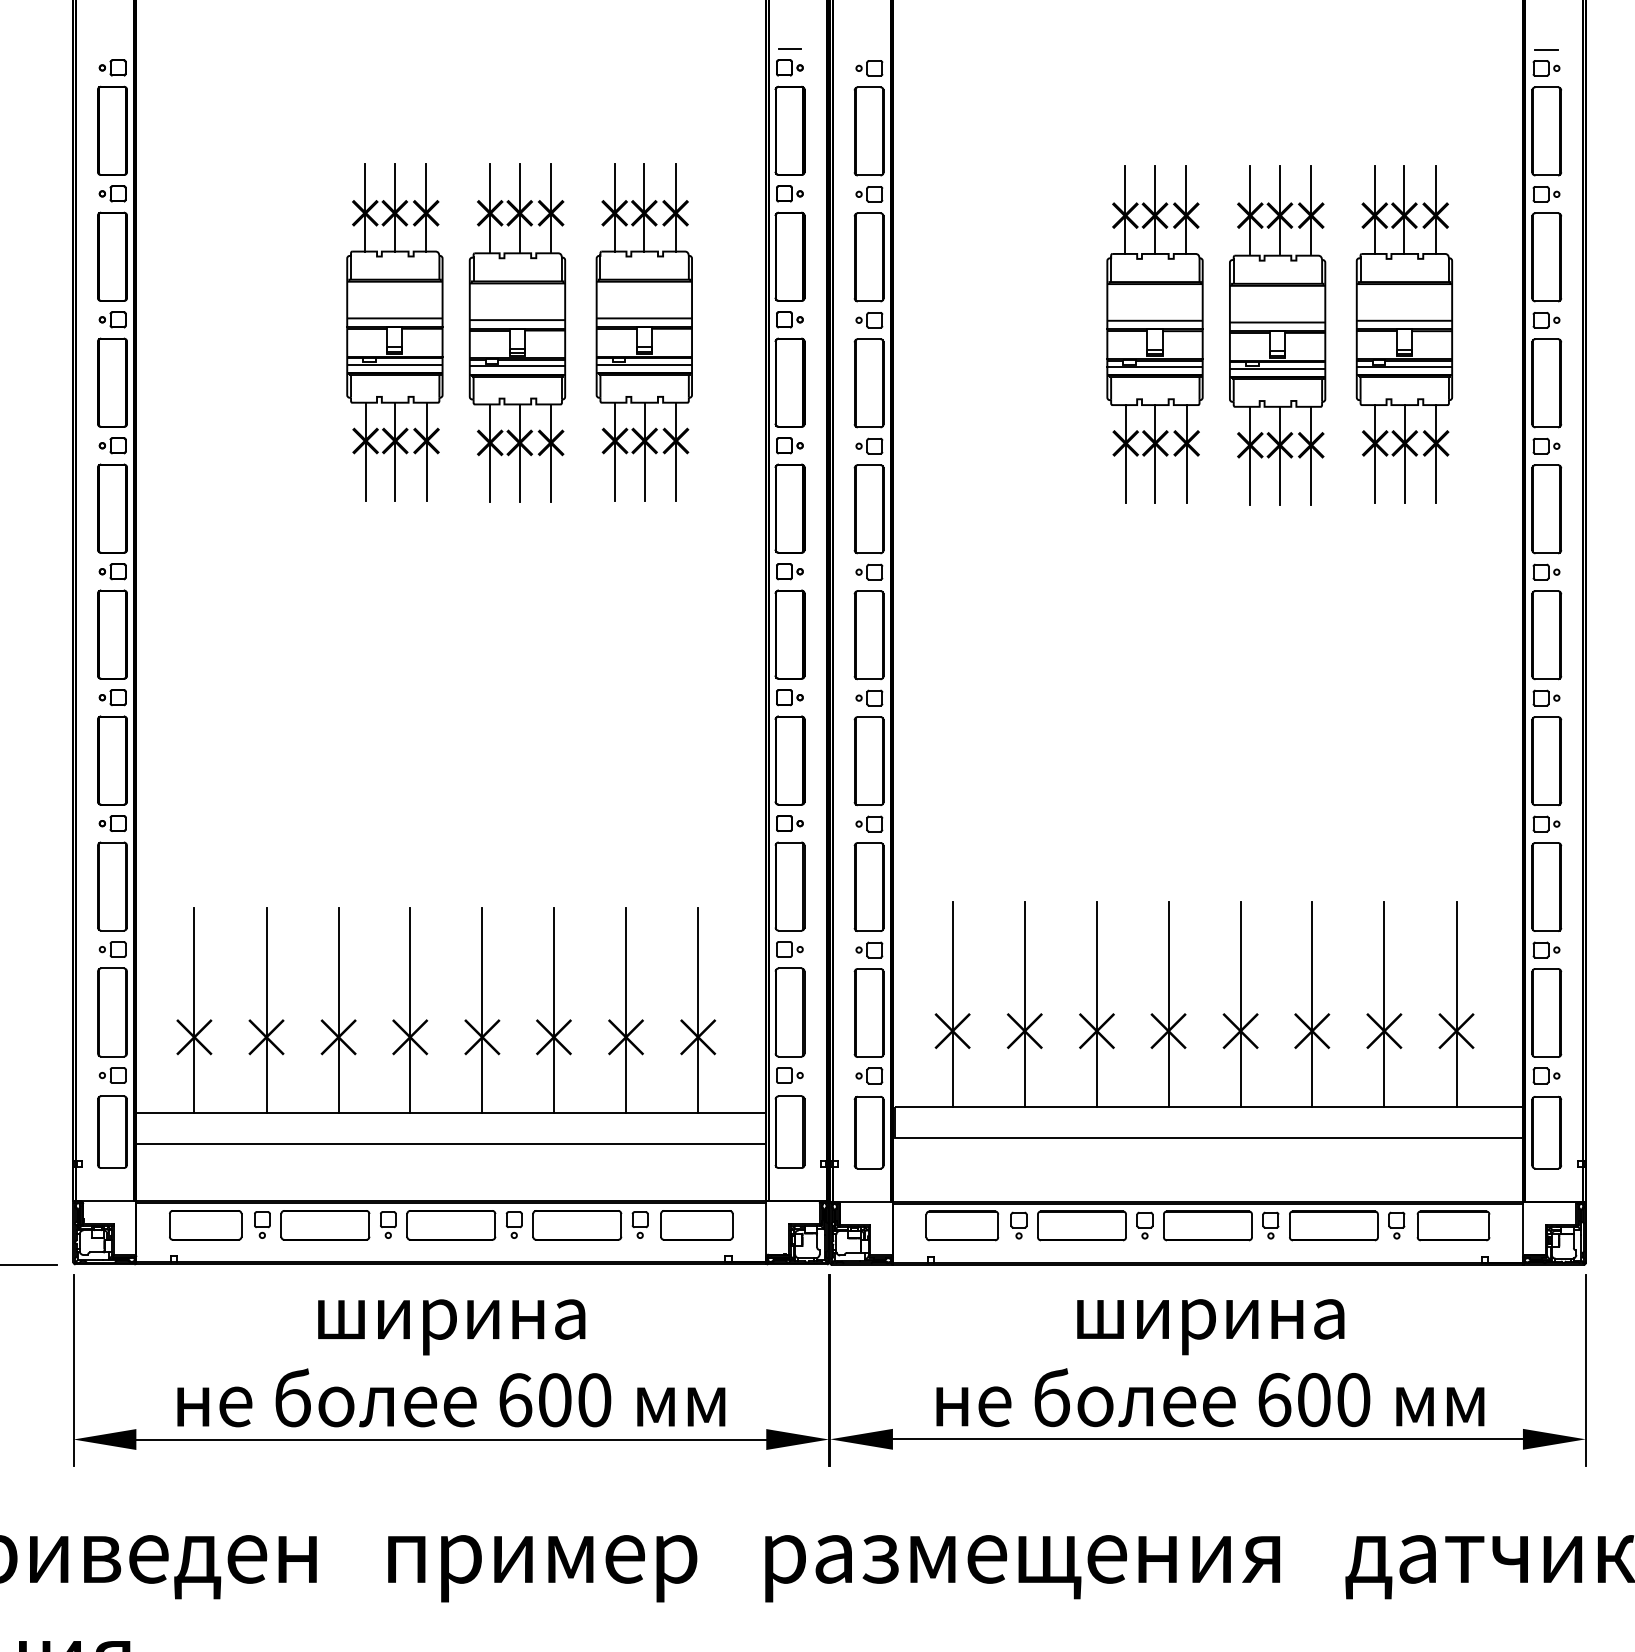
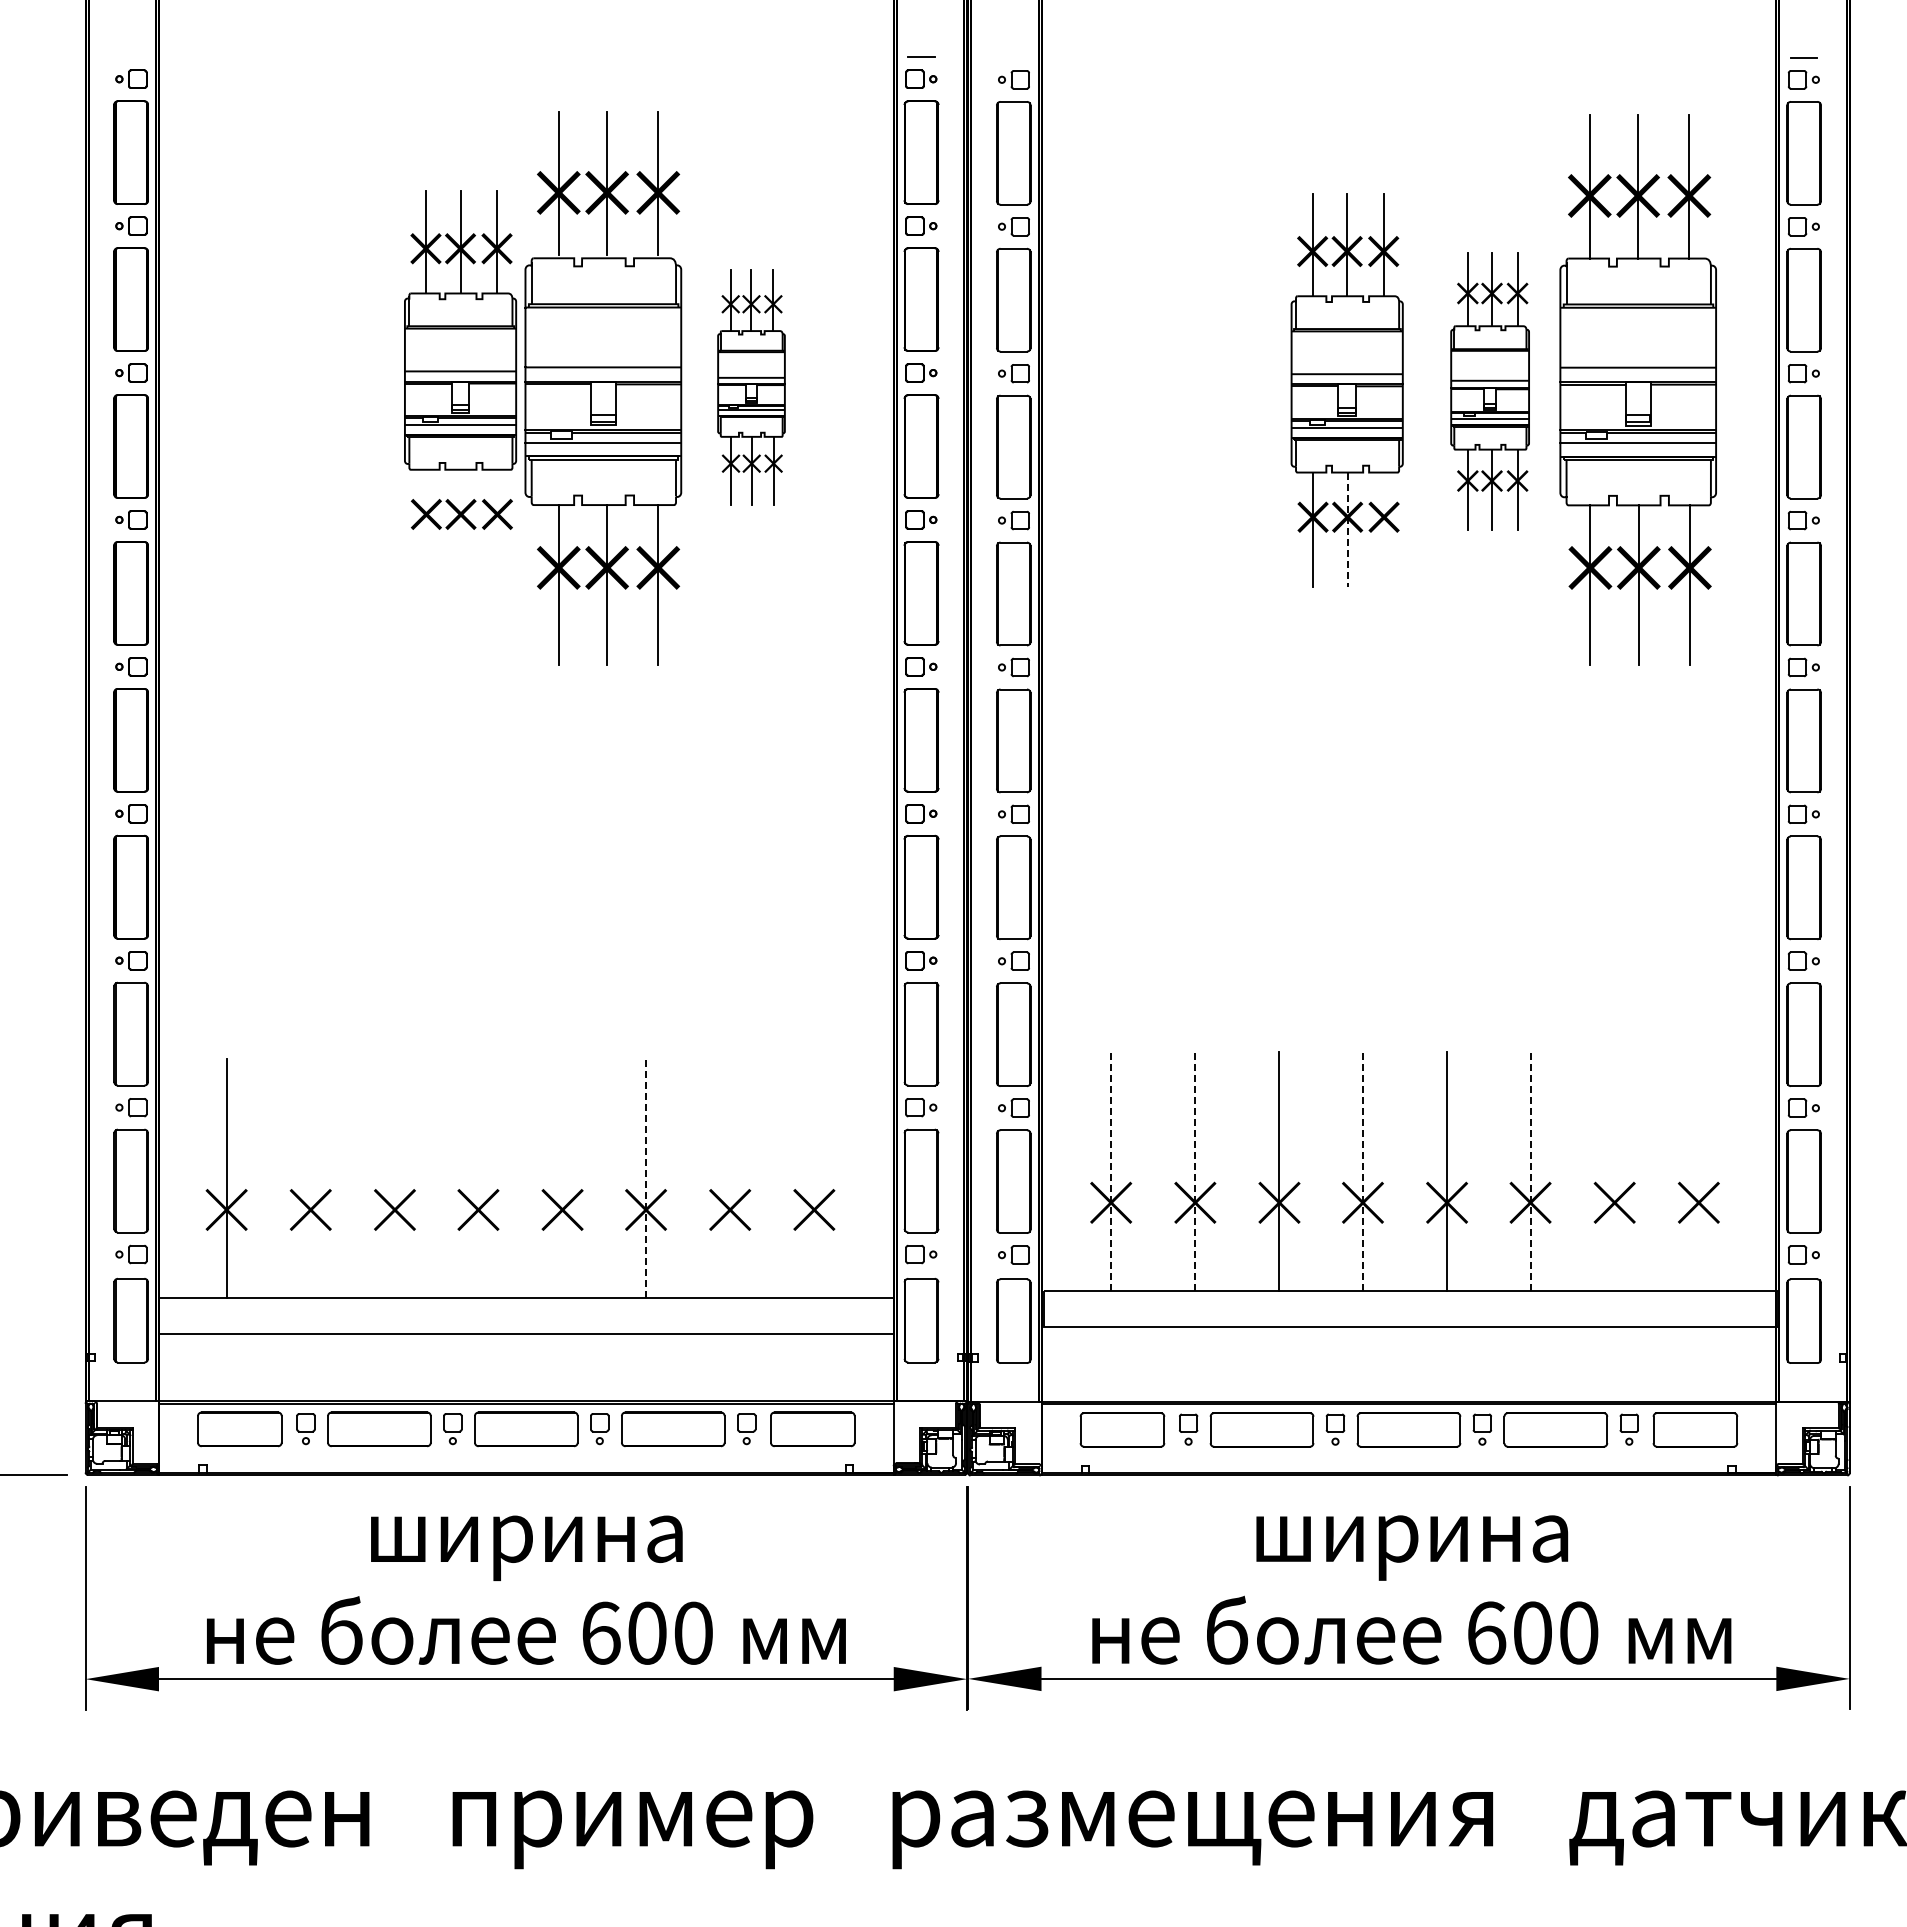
part: (644, 332) -> (751, 387), size x0.6
part: (517, 333) -> (603, 388), size x1.4
part: (1403, 334) -> (1637, 390), size x1.4
part: (1277, 335) -> (1489, 391), size x0.7
line: (365, 451) -> (426, 526), removed
line: (394, 451) -> (460, 526), removed
line: (426, 451) -> (497, 526), removed
line: (1186, 453) -> (1384, 529), removed
line: (1155, 454) -> (1347, 530), solid -> dashed
line: (1384, 1003) -> (1614, 1170), removed
line: (1456, 1003) -> (1698, 1170), removed
line: (952, 1004) -> (1111, 1171), solid -> dashed
line: (1024, 1004) -> (1195, 1171), solid -> dashed
line: (1168, 1004) -> (1362, 1171), solid -> dashed
line: (1312, 1004) -> (1530, 1171), solid -> dashed
line: (266, 1009) -> (310, 1177), removed
line: (338, 1009) -> (394, 1177), removed
line: (410, 1009) -> (478, 1177), removed
line: (482, 1009) -> (562, 1177), removed
line: (626, 1009) -> (730, 1177), removed
line: (698, 1009) -> (814, 1177), removed
line: (554, 1010) -> (646, 1178), solid -> dashed

